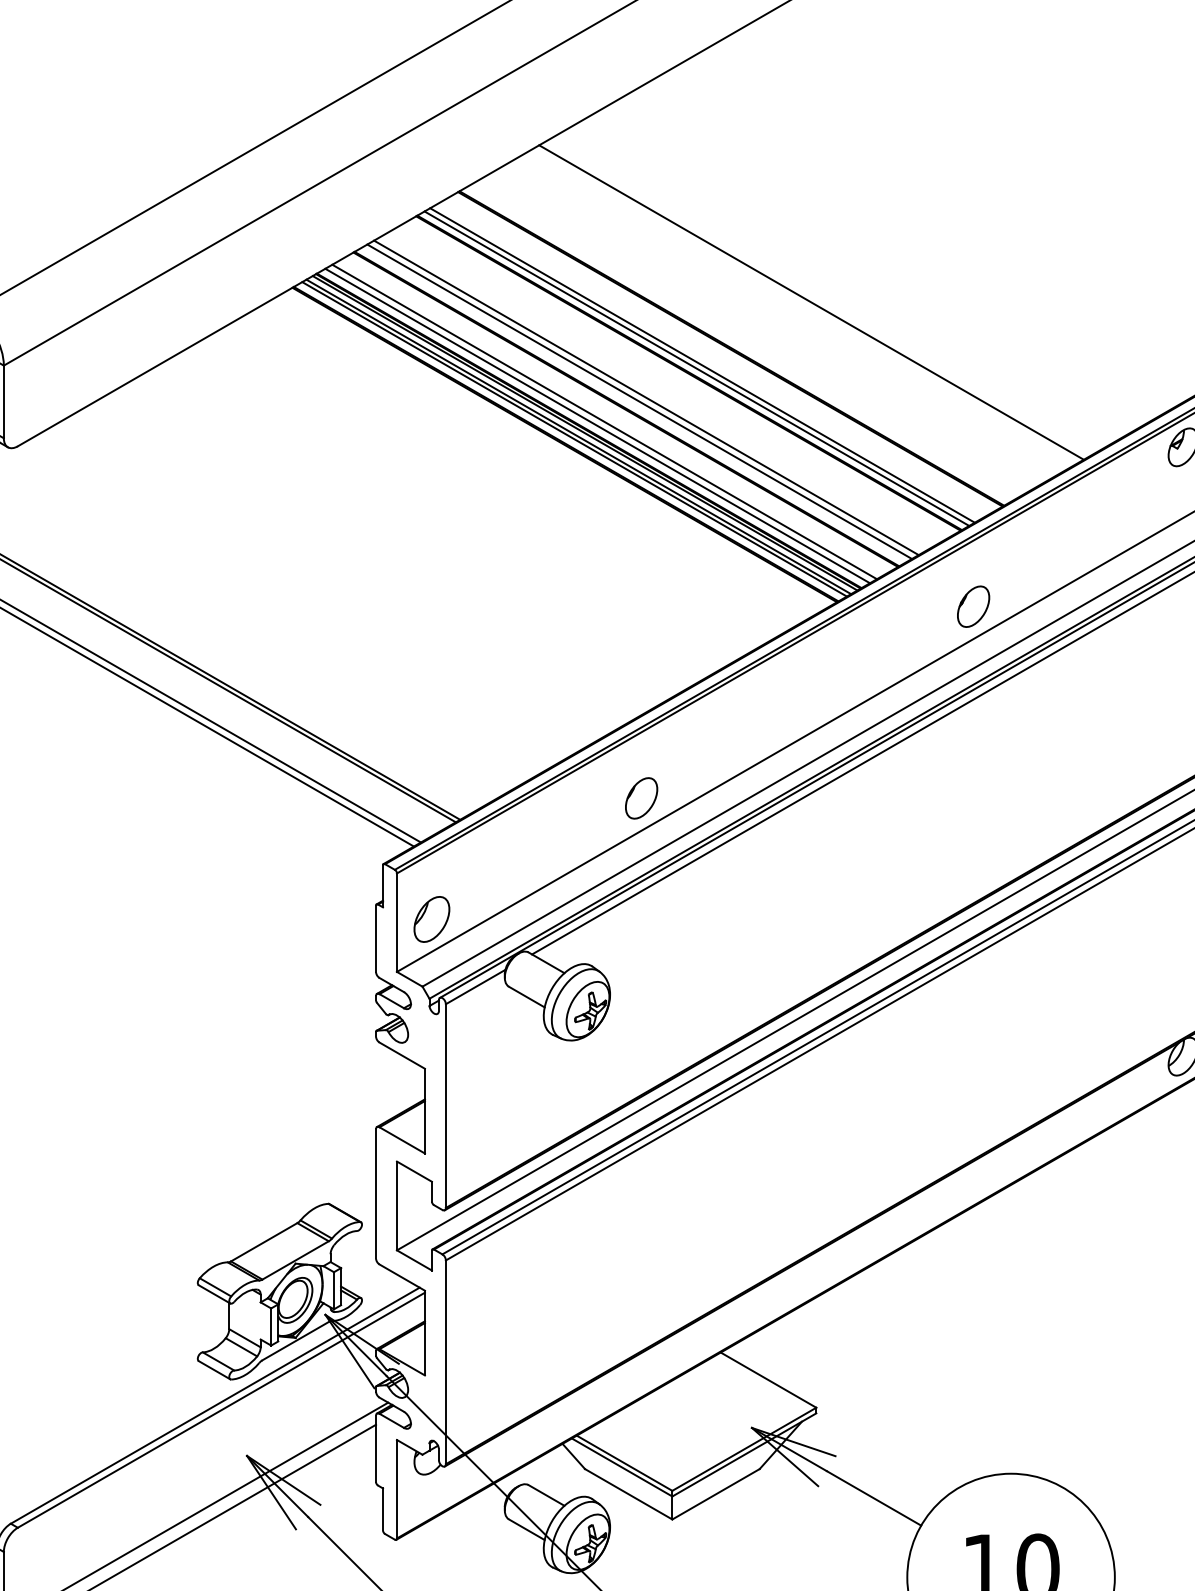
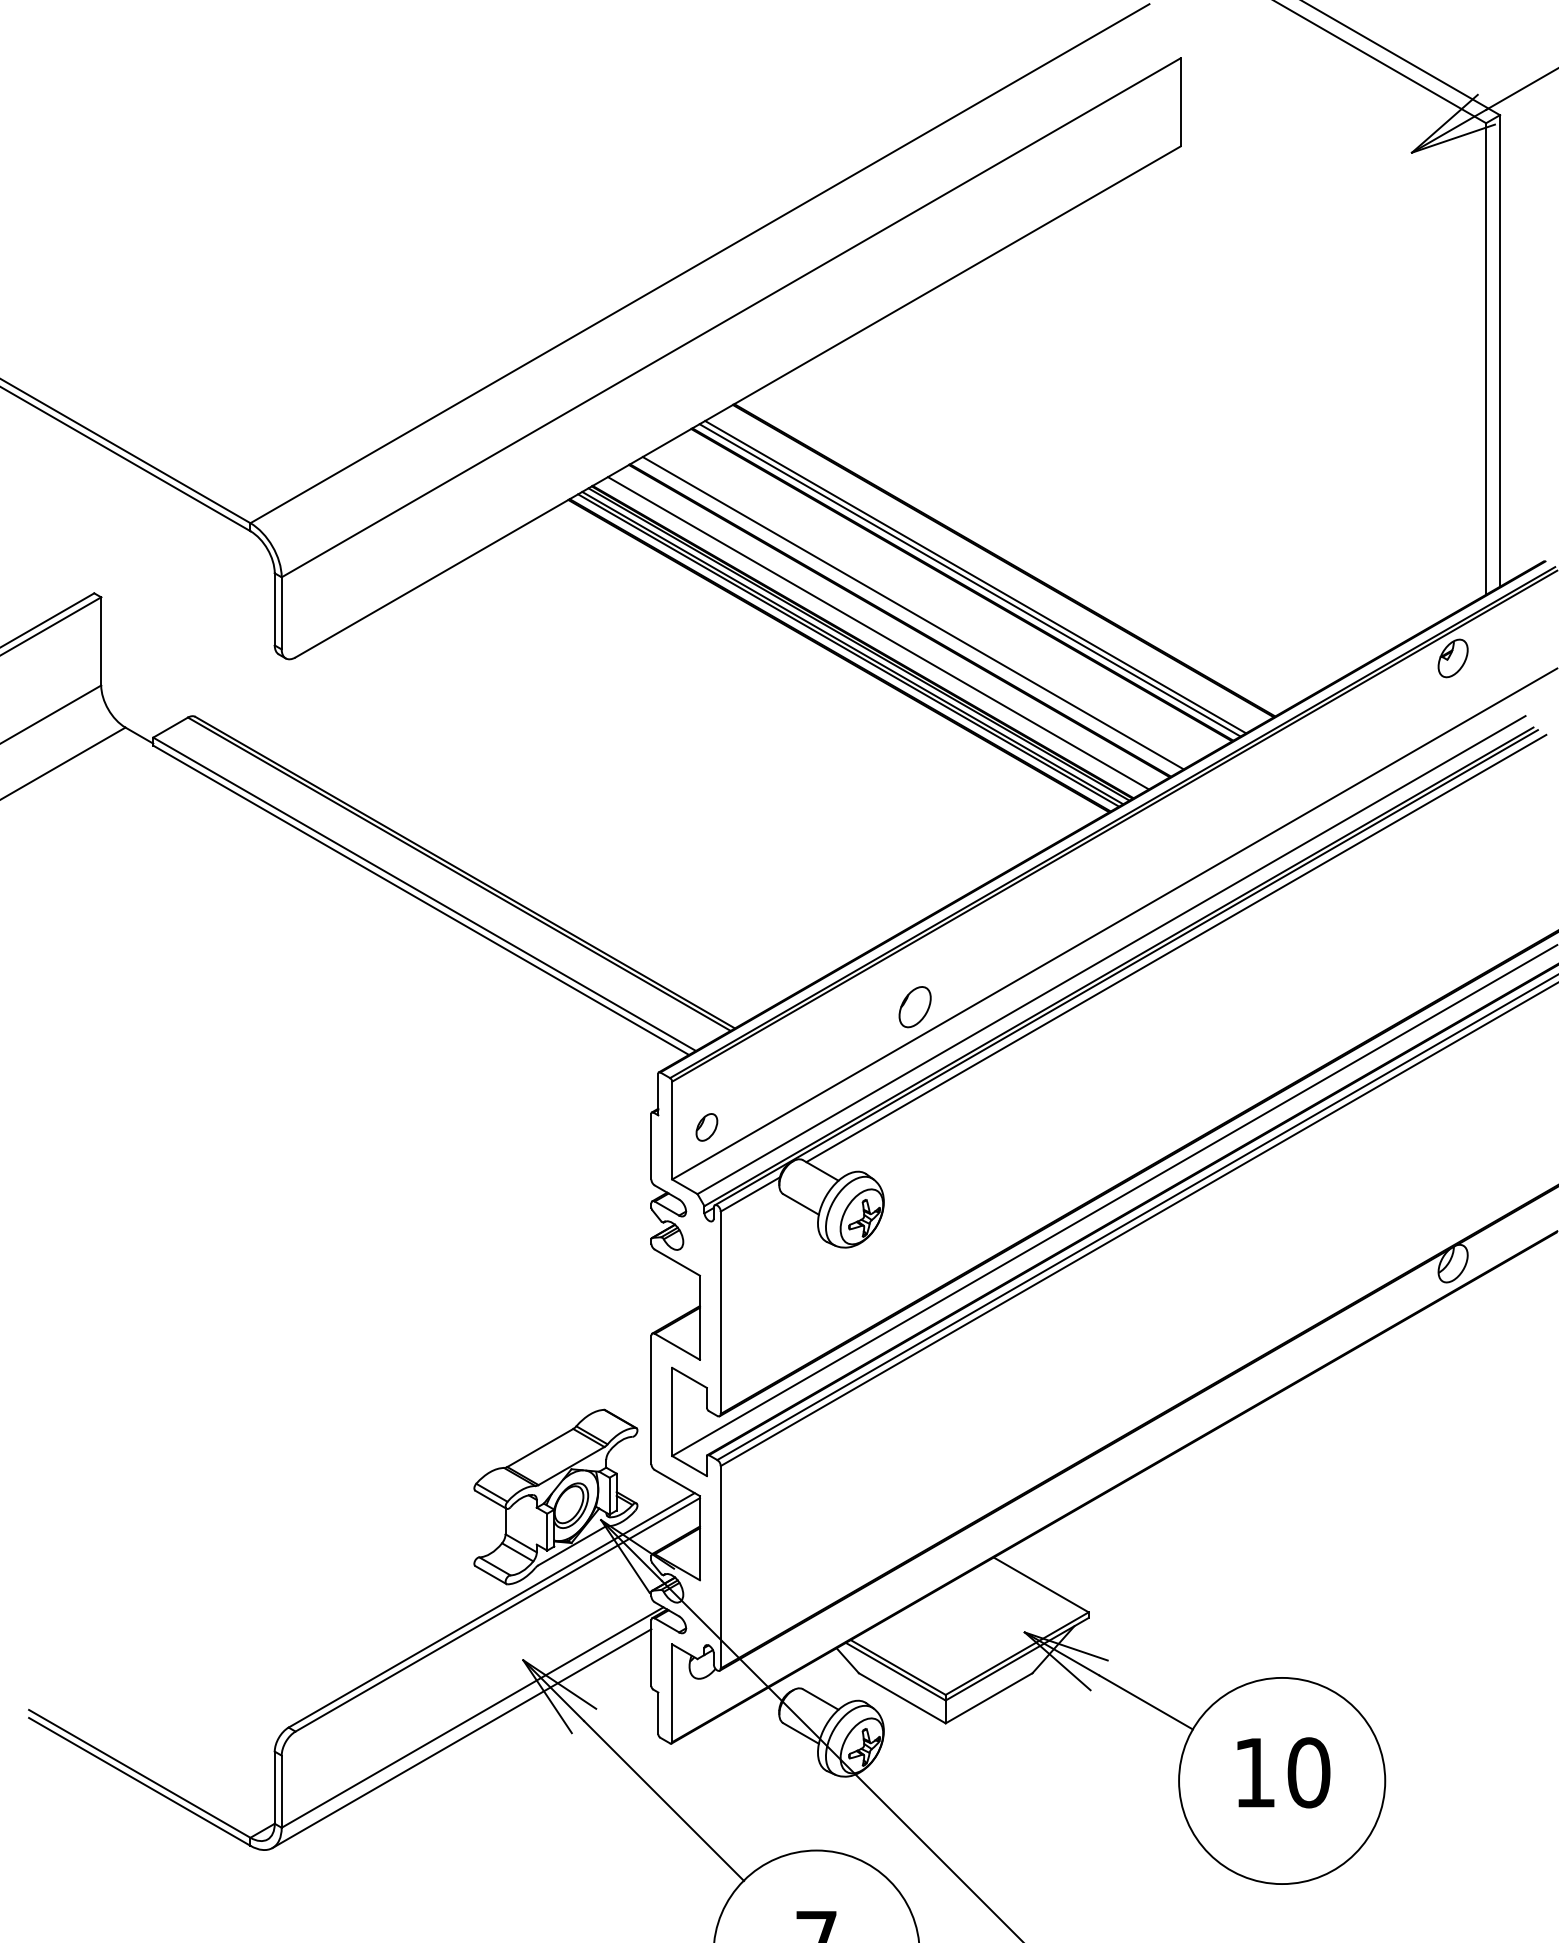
line: (811, 302) -> (1083, 514), removed
line: (645, 398) -> (919, 609), removed
line: (597, 426) -> (871, 637), removed
part: (973, 606) -> (1244, 816), removed
part: (431, 919) -> (706, 1127), size x0.6

